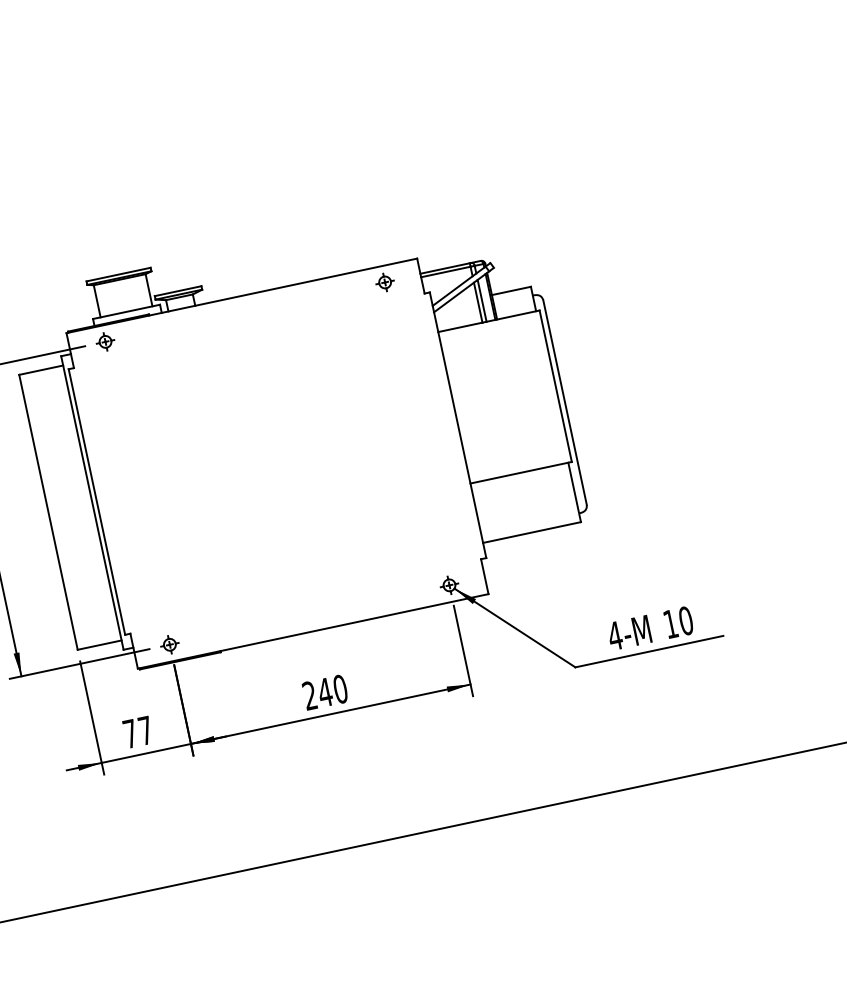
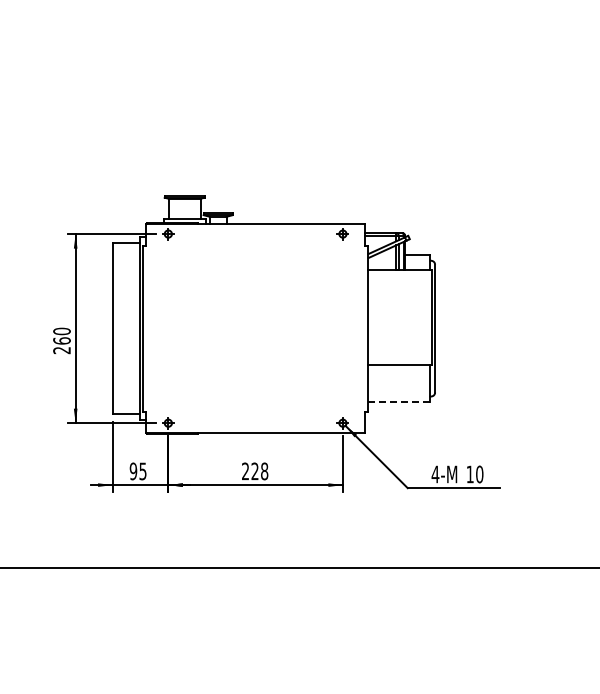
line: (531, 533) -> (398, 402), solid -> dashed
text: (332, 691) -> (259, 471), 240 -> 228
text: (136, 732) -> (137, 471), 77 -> 95

